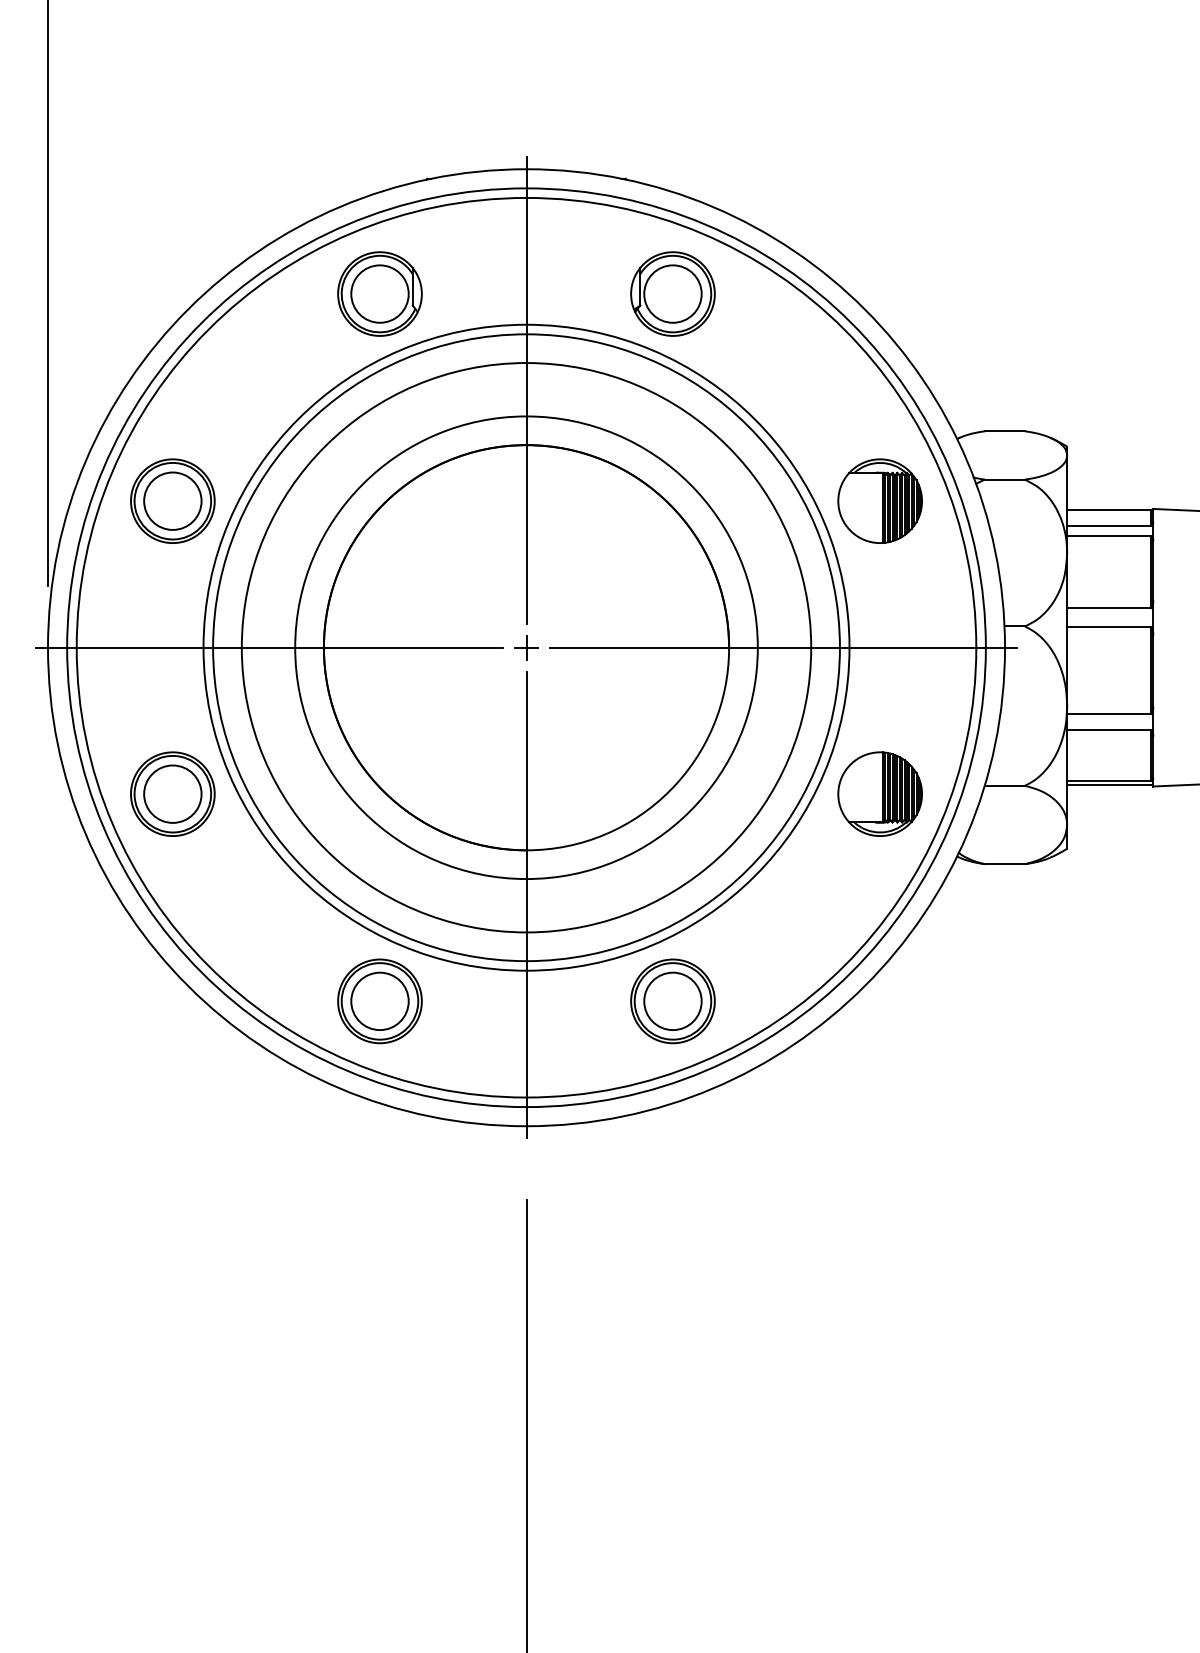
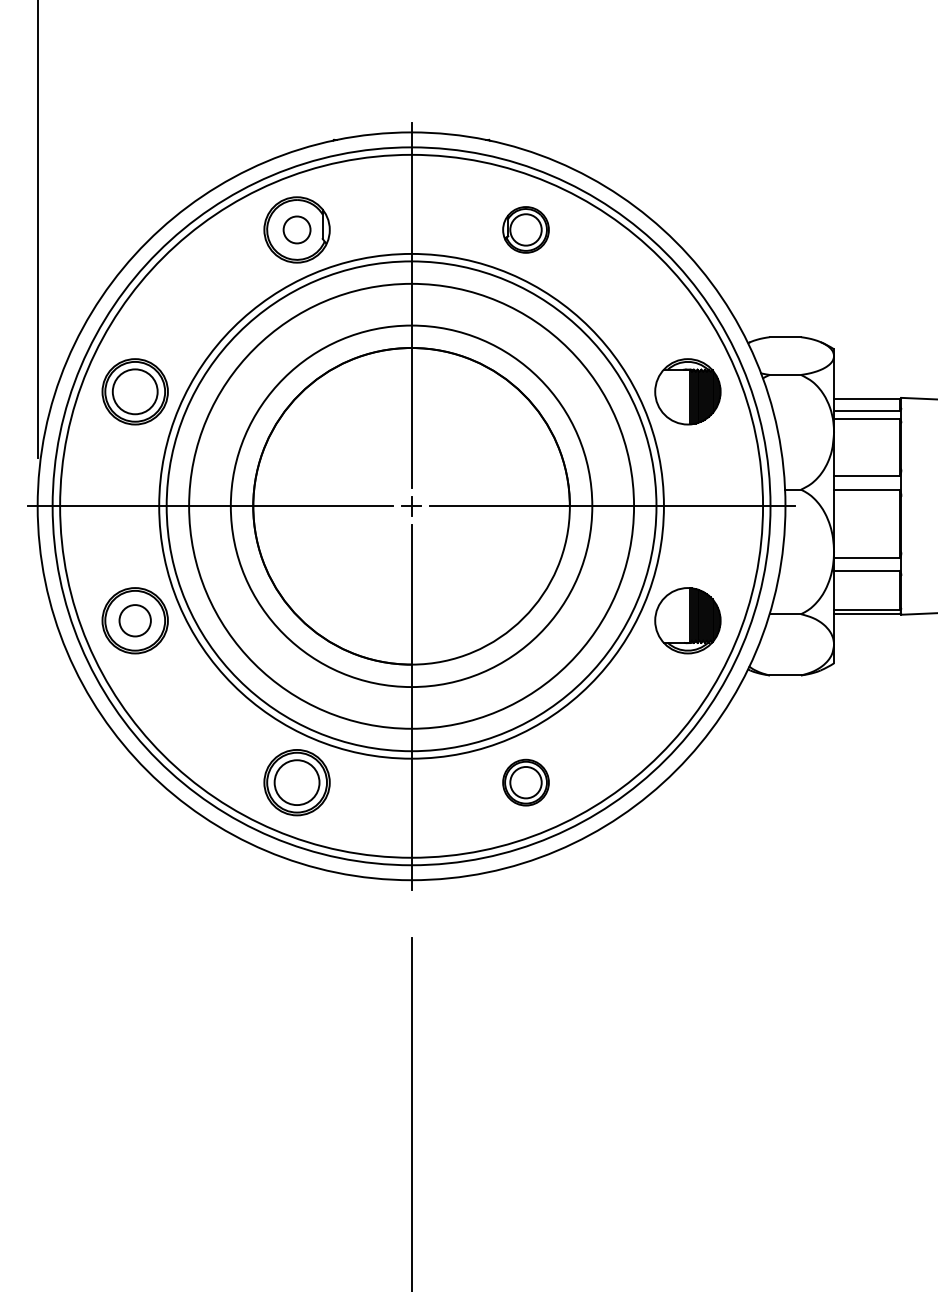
circle: (379, 293) -> (296, 229), size x0.6
part: (672, 293) -> (525, 229), size x0.7
circle: (172, 793) -> (134, 620), size x0.7
part: (672, 1001) -> (525, 782), size x0.7

